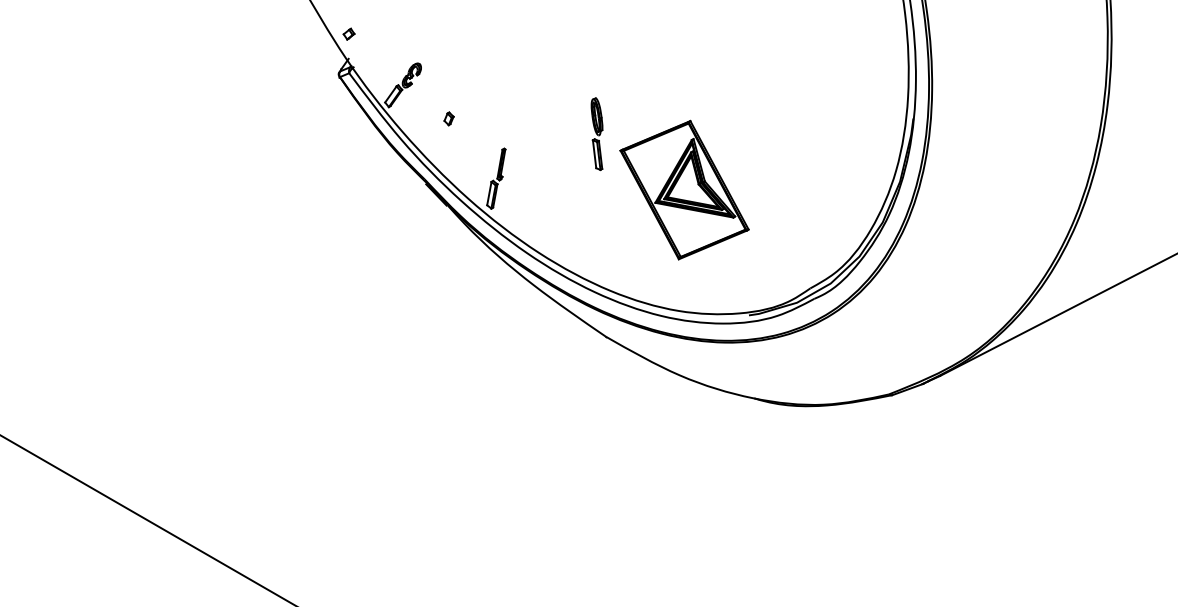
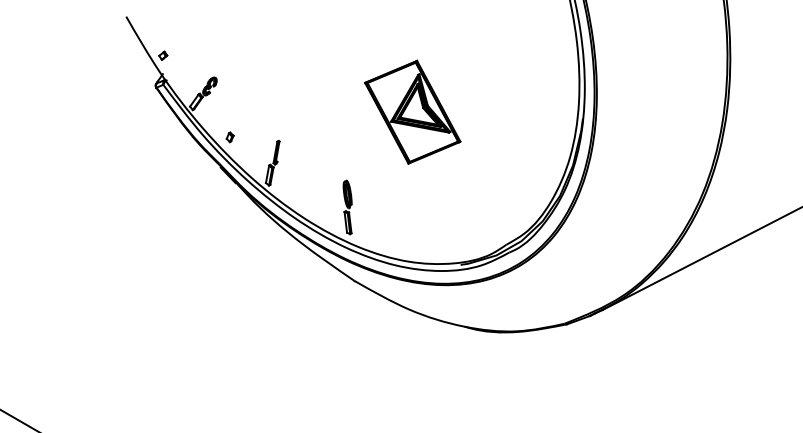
part: (448, 118) -> (229, 137), moved
part: (596, 134) -> (347, 207), moved
part: (684, 189) -> (412, 111), moved

